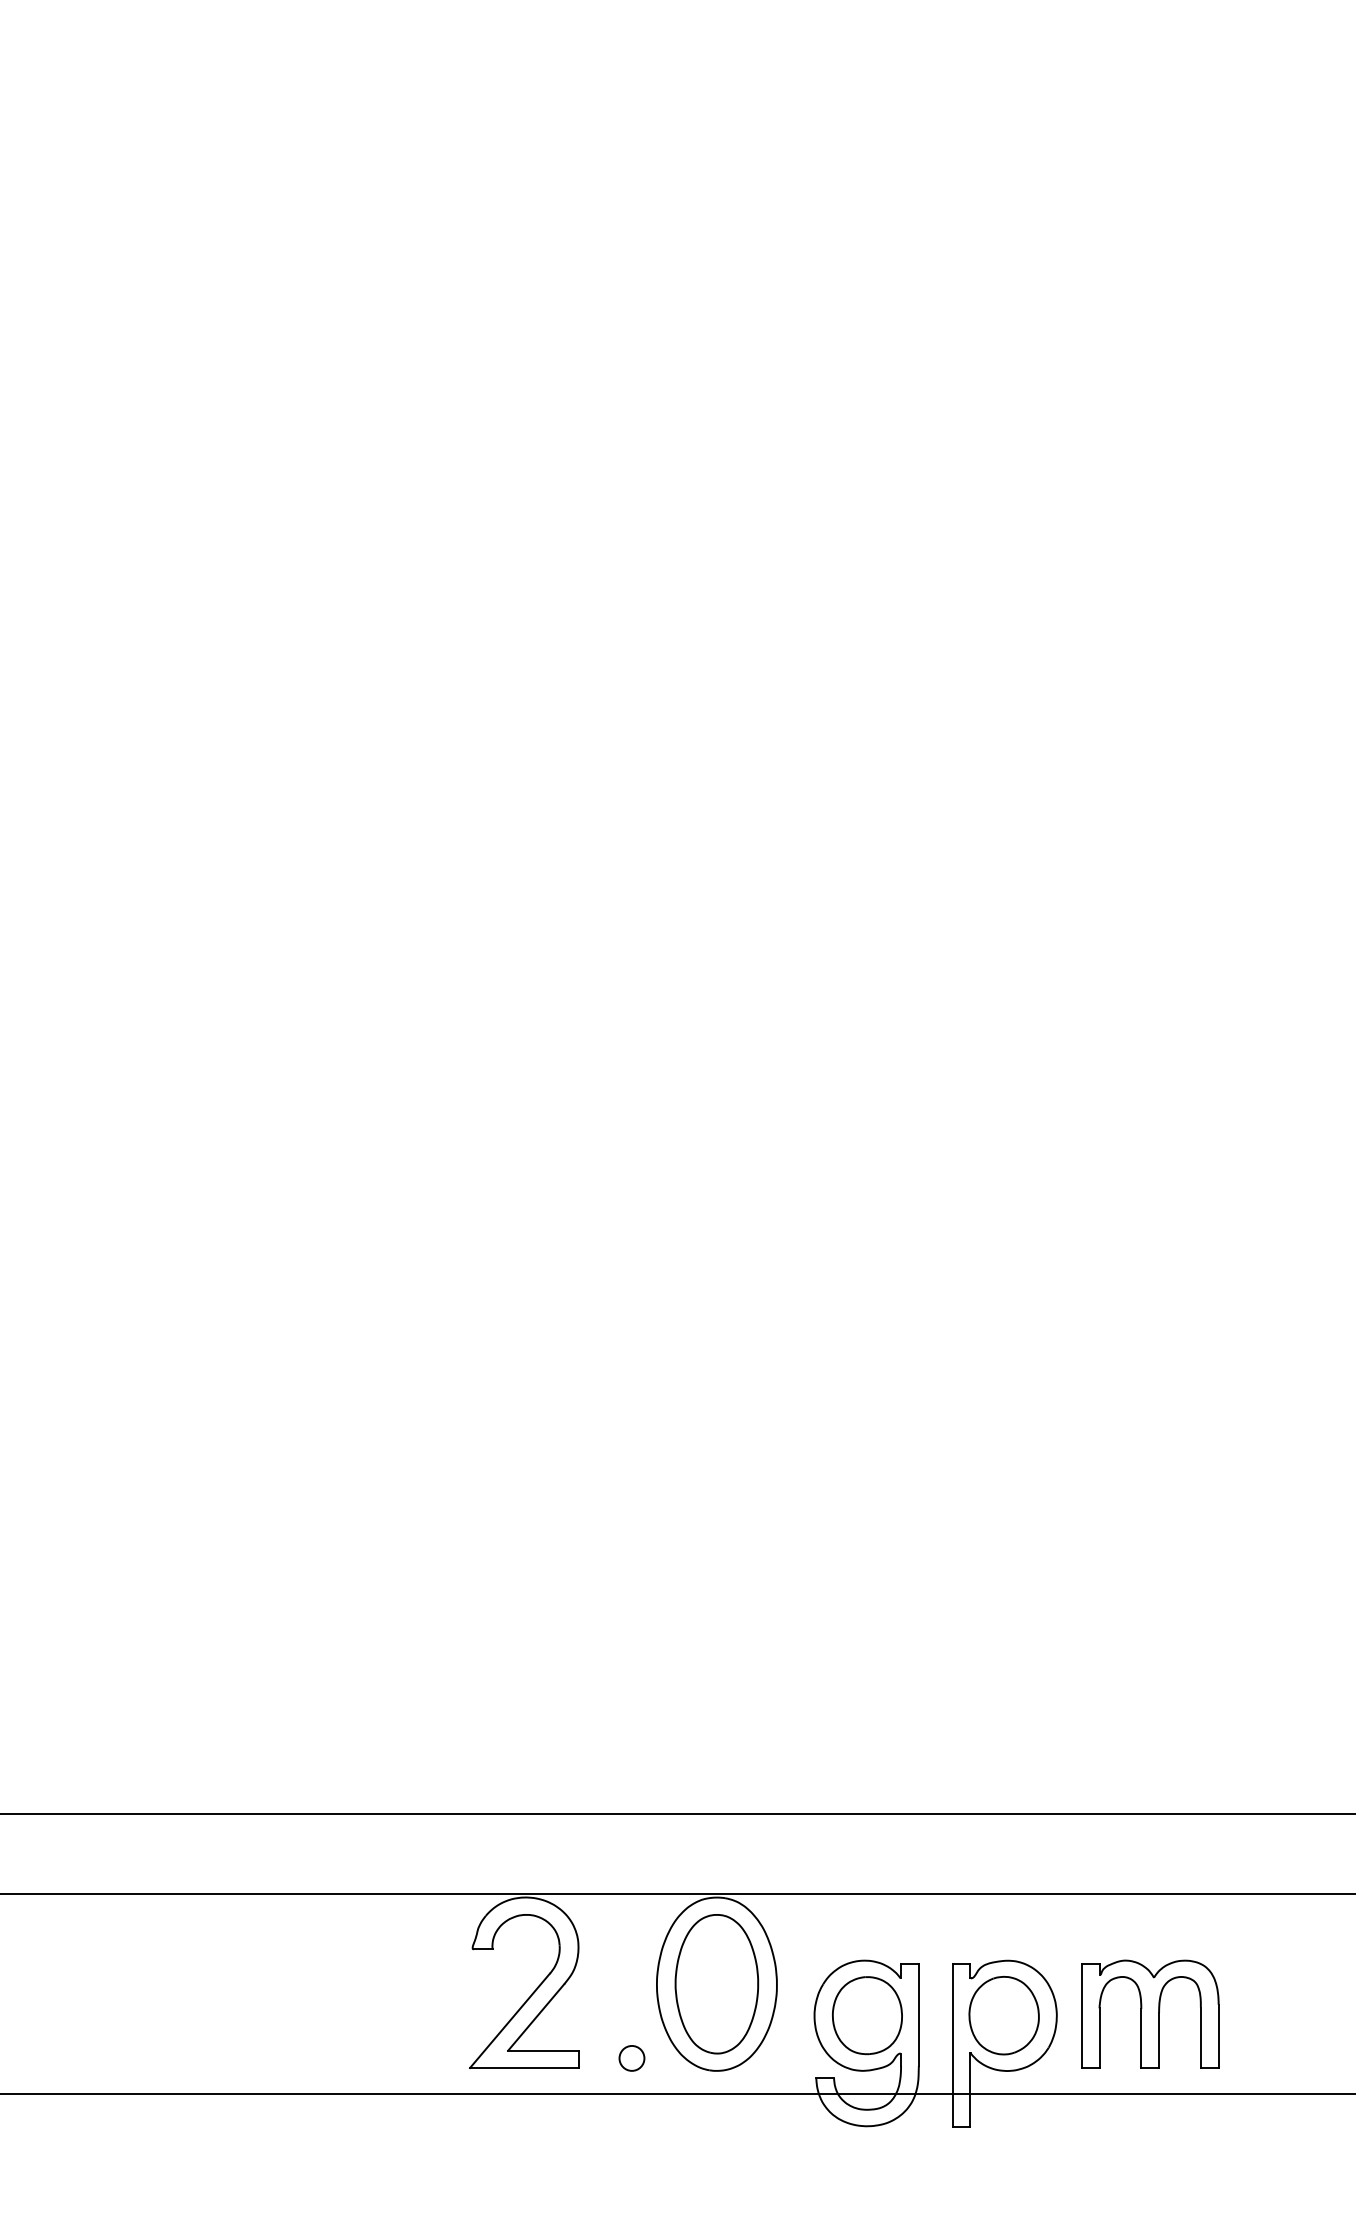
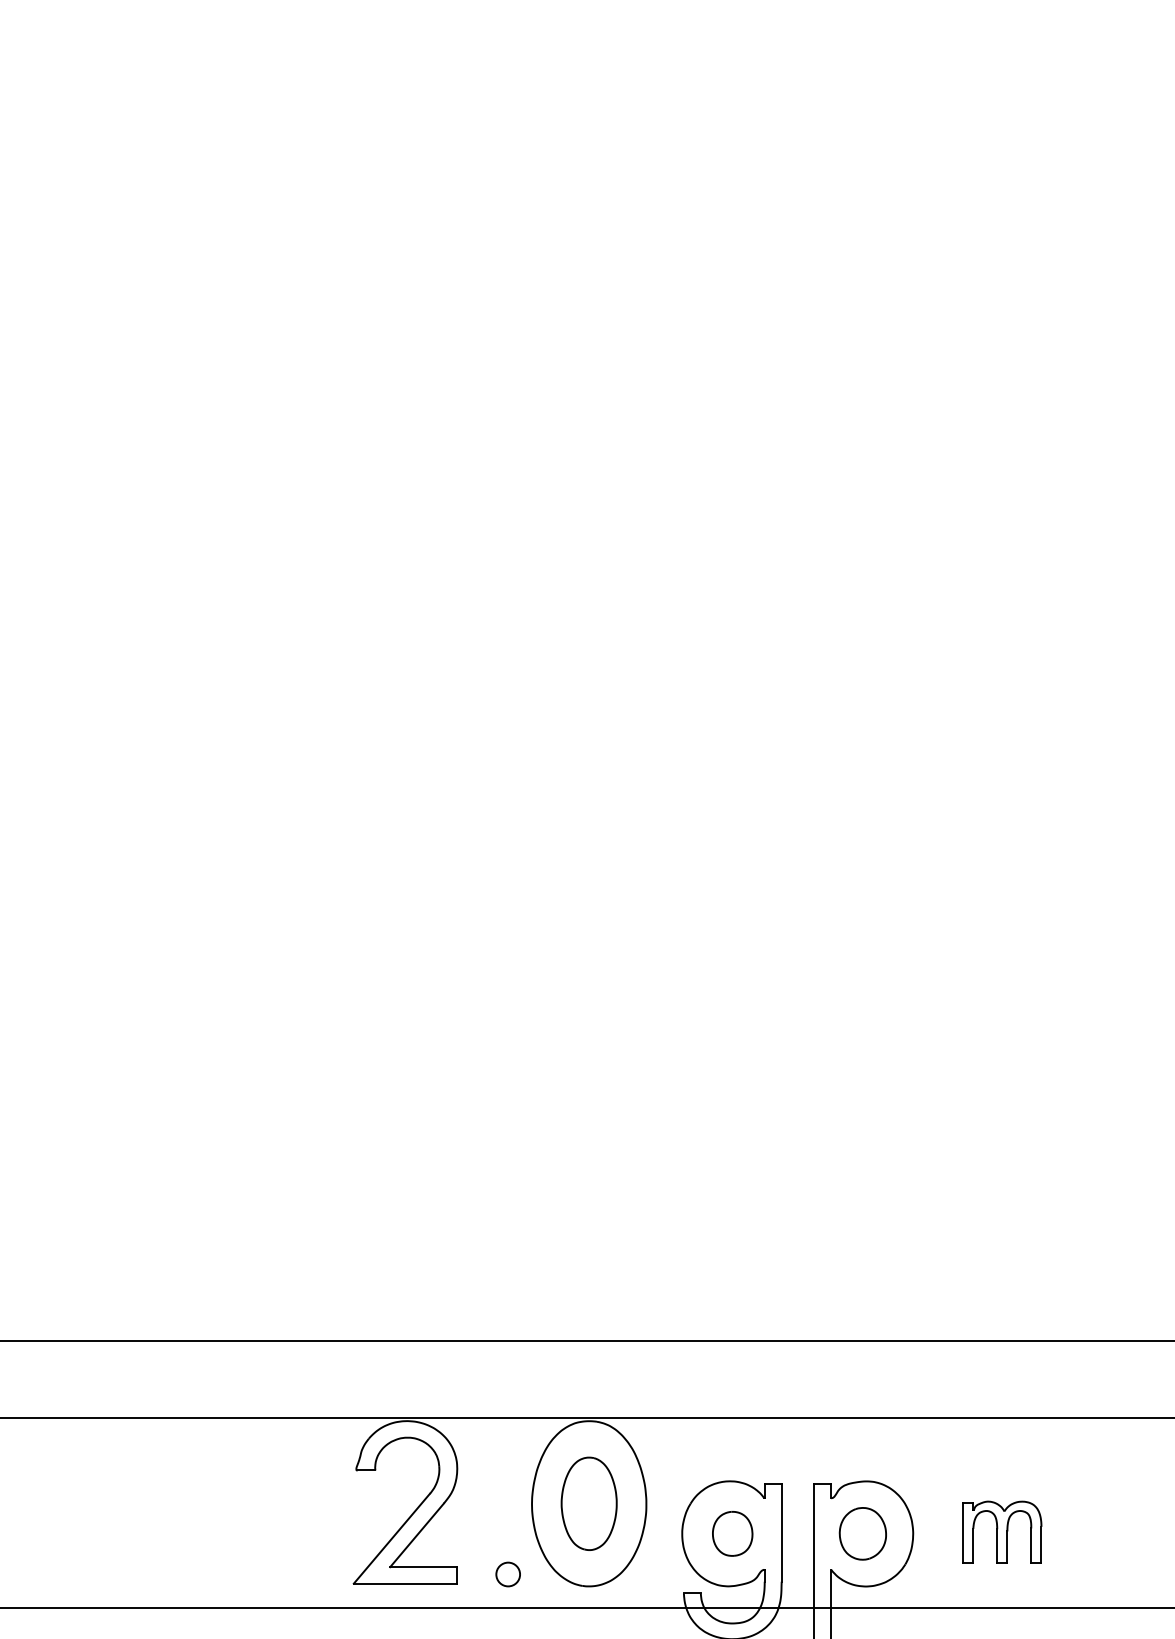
part: (716, 1984) -> (588, 1504), size x0.7
part: (1150, 2013) -> (1002, 1531), size x0.6
part: (867, 2015) -> (732, 1533), size x0.6
part: (1003, 2015) -> (862, 1533), size x0.7

